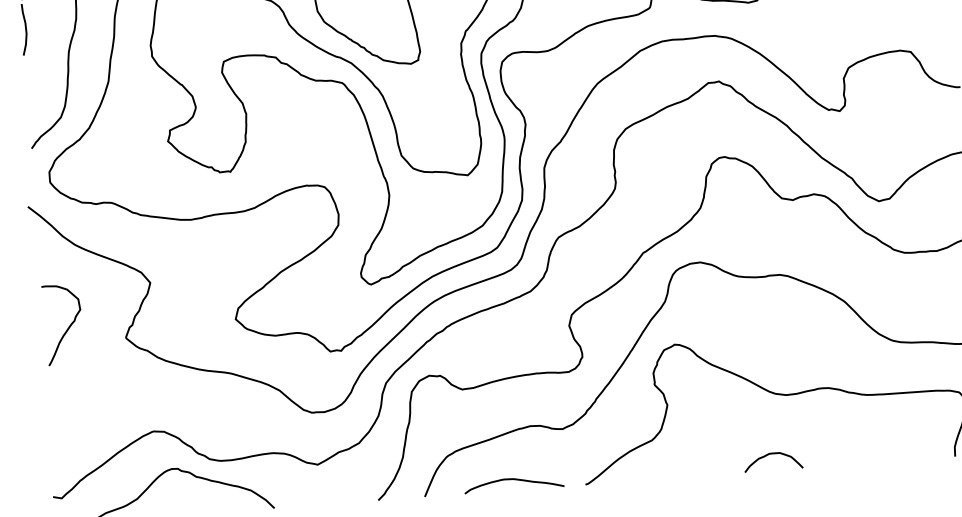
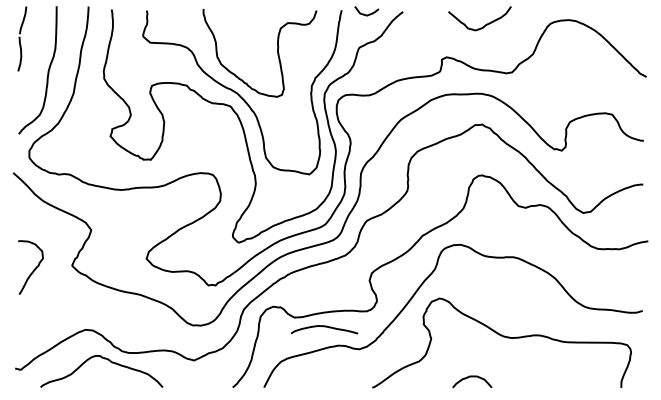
curve: (67, 327) -> (33, 269), moved
curve: (773, 455) -> (472, 377), moved
curve: (513, 480) -> (324, 327), moved

